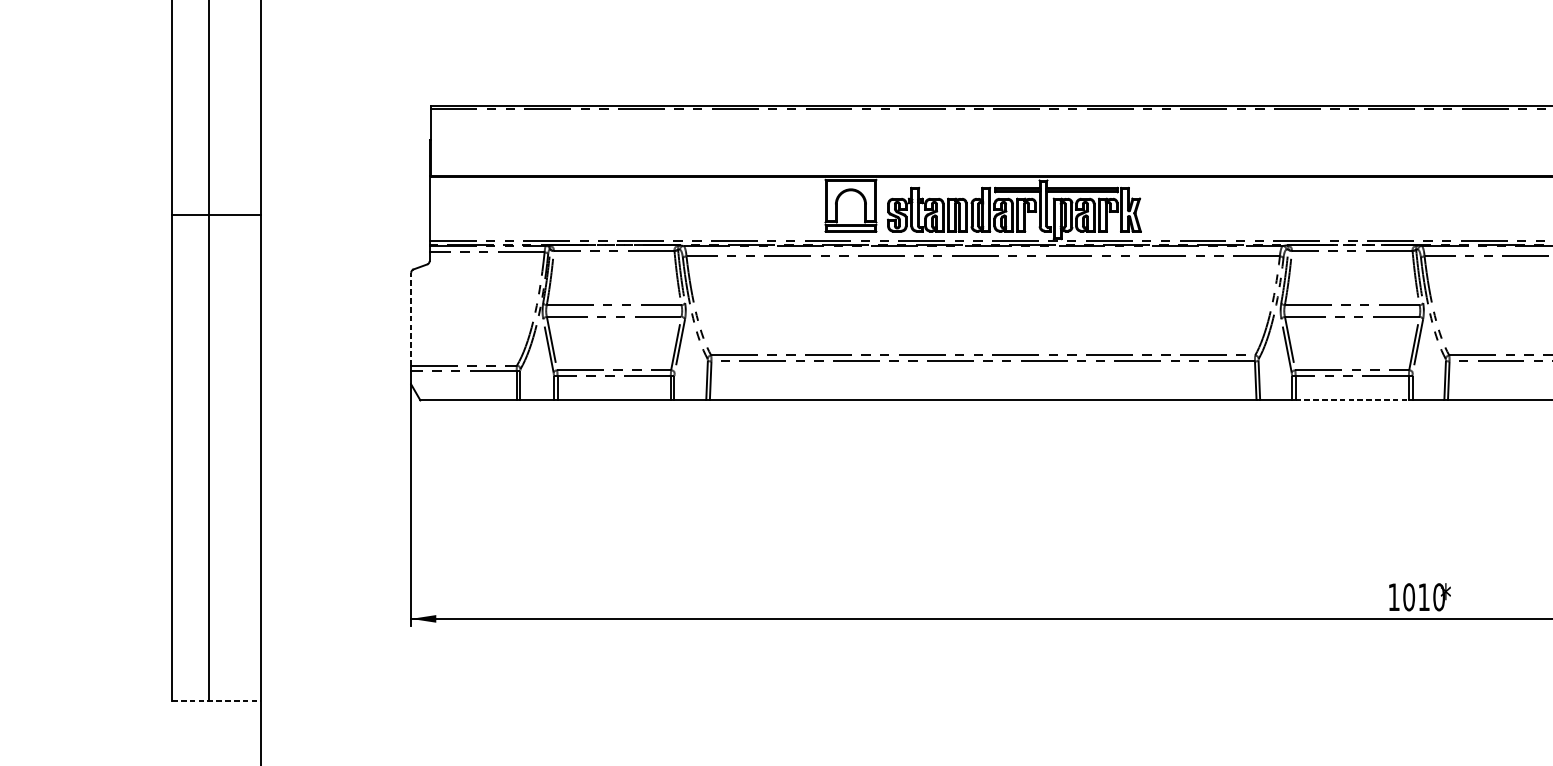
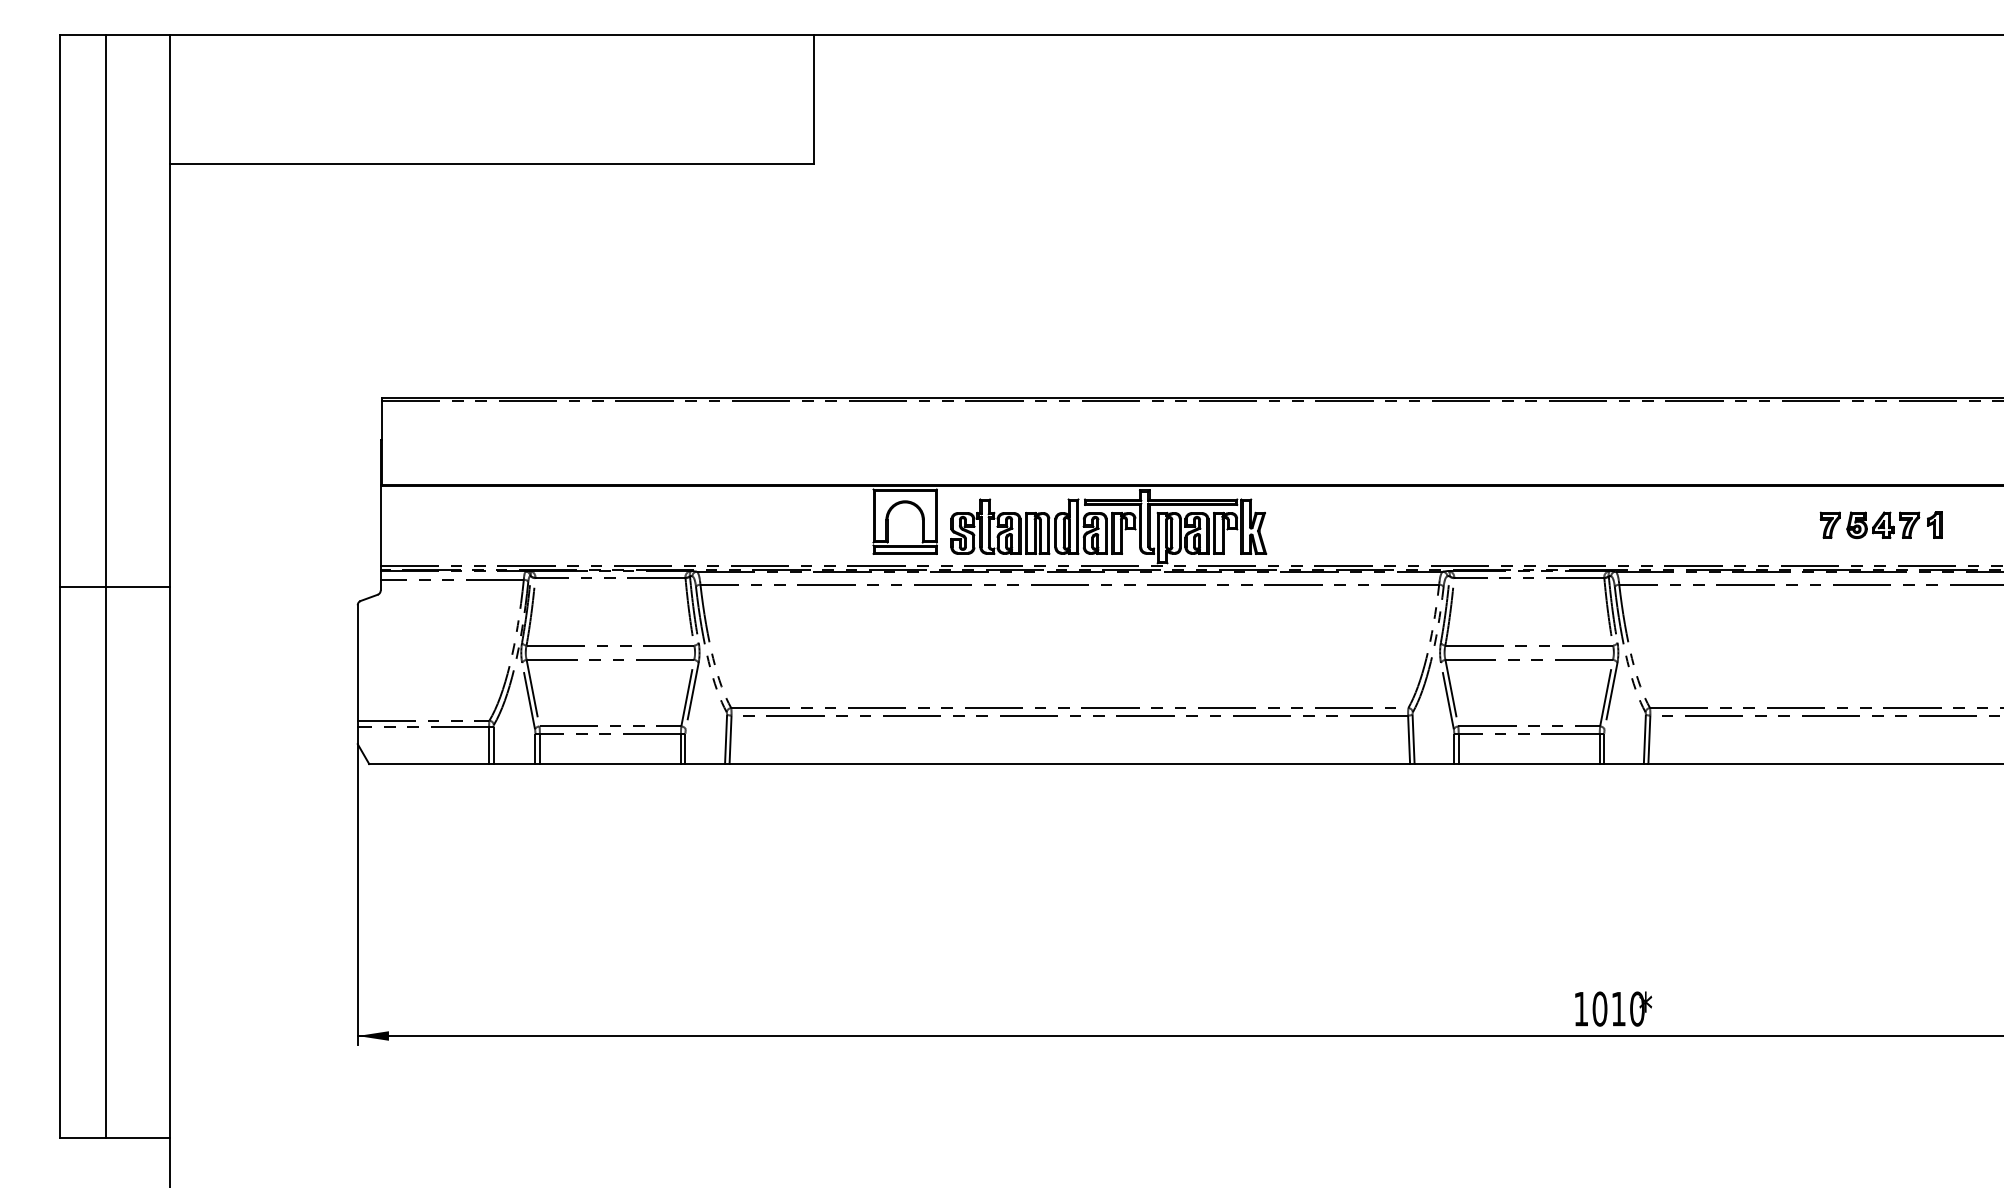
line: (216, 215) -> (115, 586), moved
line: (411, 318) -> (357, 662), dashed -> solid
line: (1352, 400) -> (1529, 764), dashed -> solid
line: (216, 701) -> (115, 1138), dashed -> solid

